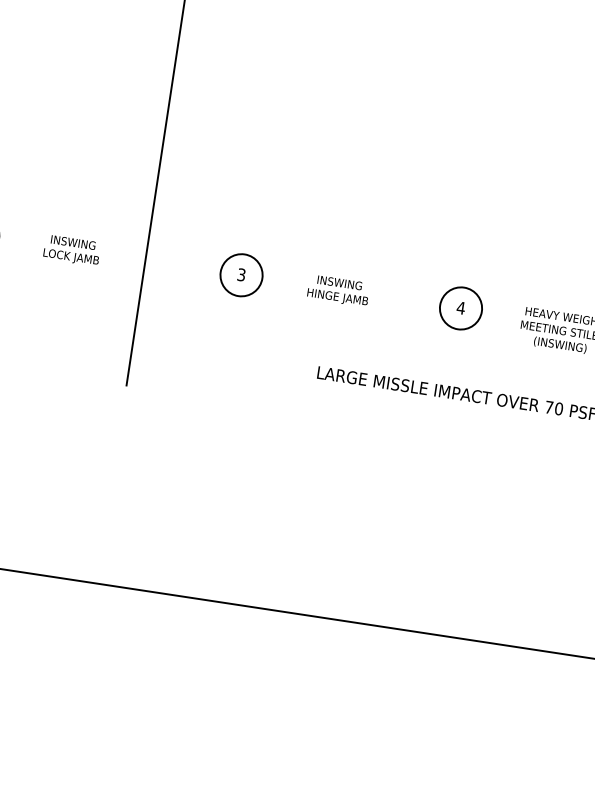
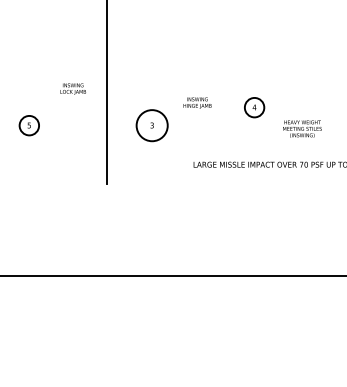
text: (70, 249) -> (72, 88), moved
circle: (240, 274) -> (151, 125), size x1.6
text: (338, 289) -> (197, 102), moved
part: (460, 308) -> (254, 107), moved

